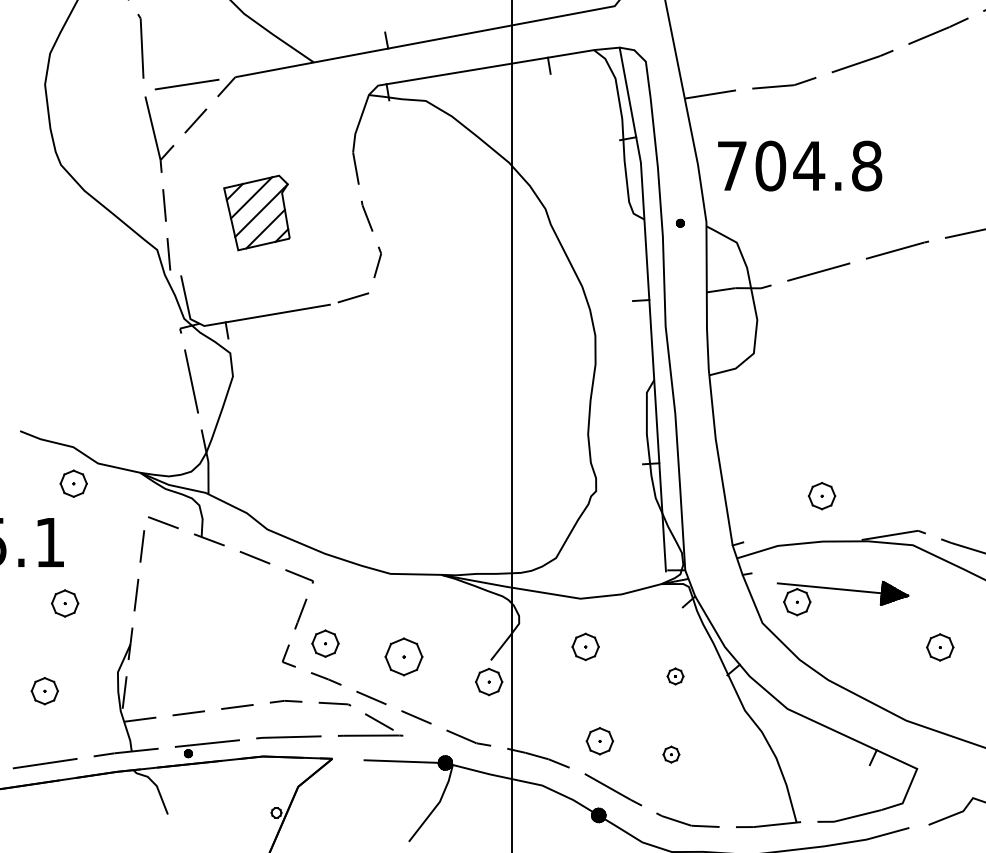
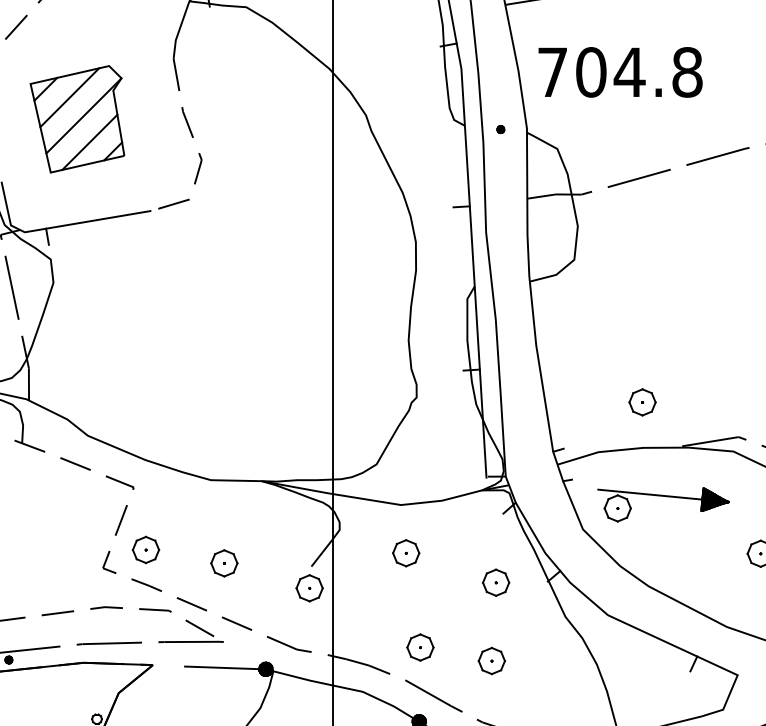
part: (256, 212) -> (77, 118), size x1.43
part: (403, 657) -> (224, 563), size x0.71
part: (675, 676) -> (496, 582), size x1.67
part: (671, 754) -> (492, 660), size x1.67

